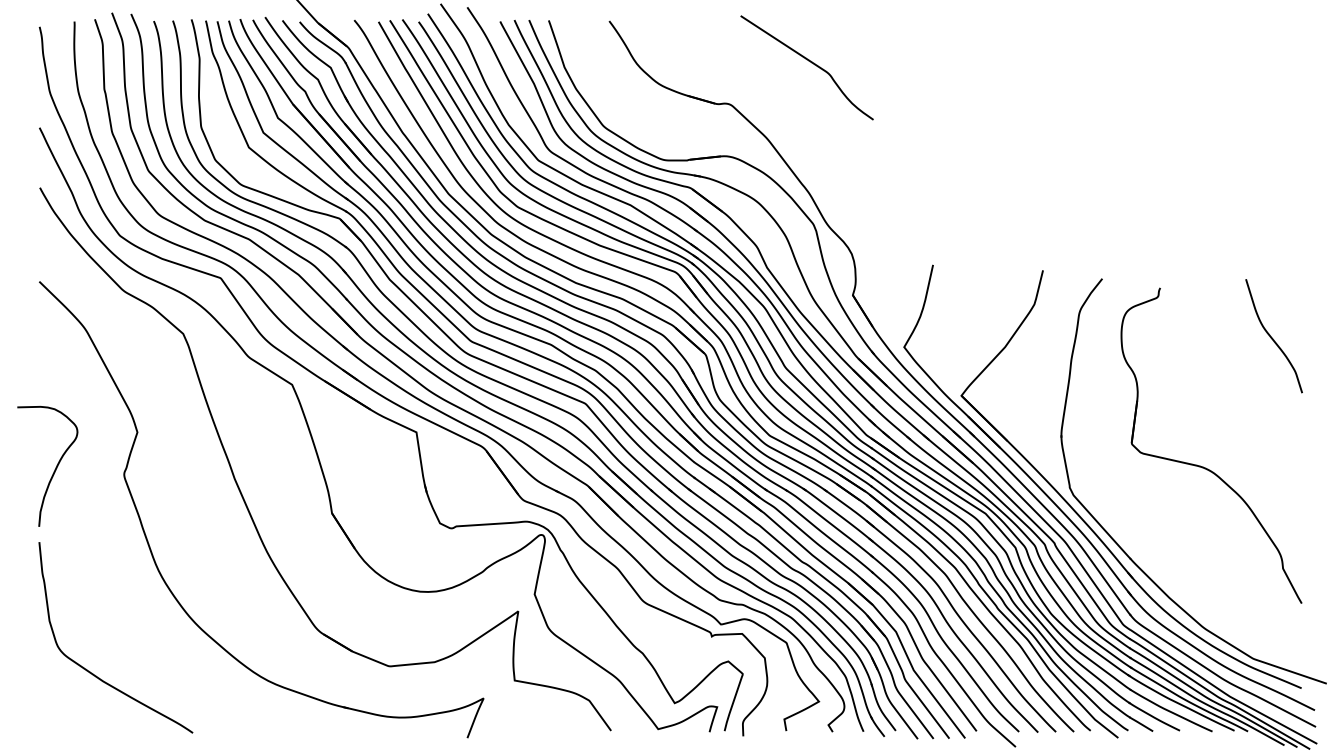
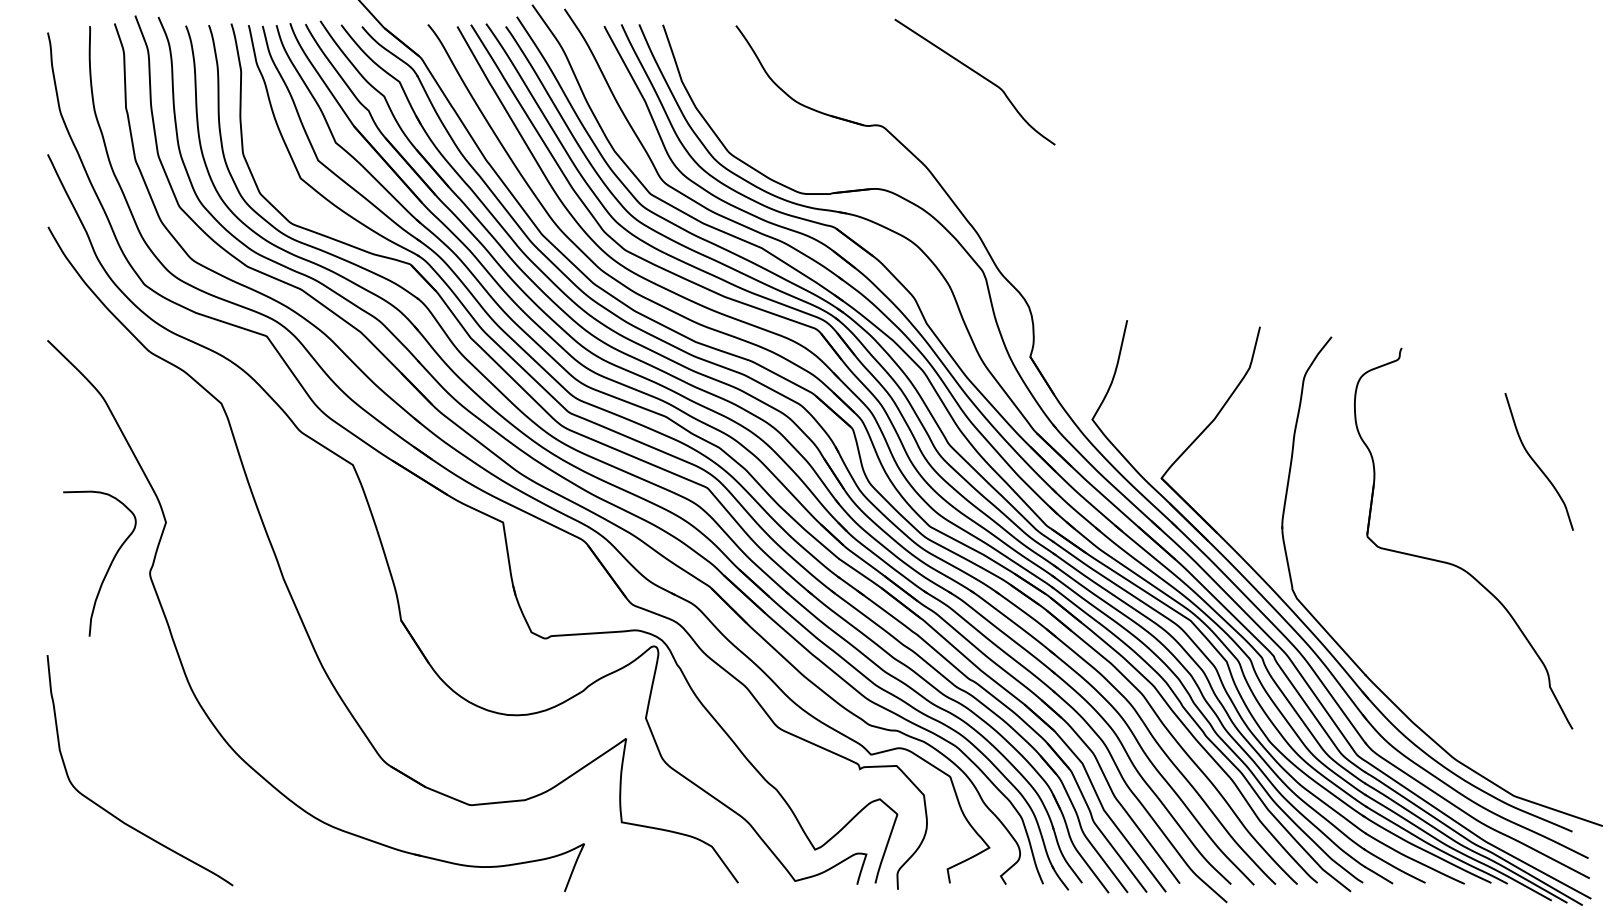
curve: (1272, 337) -> (1537, 463), moved
curve: (54, 469) -> (108, 567), moved

